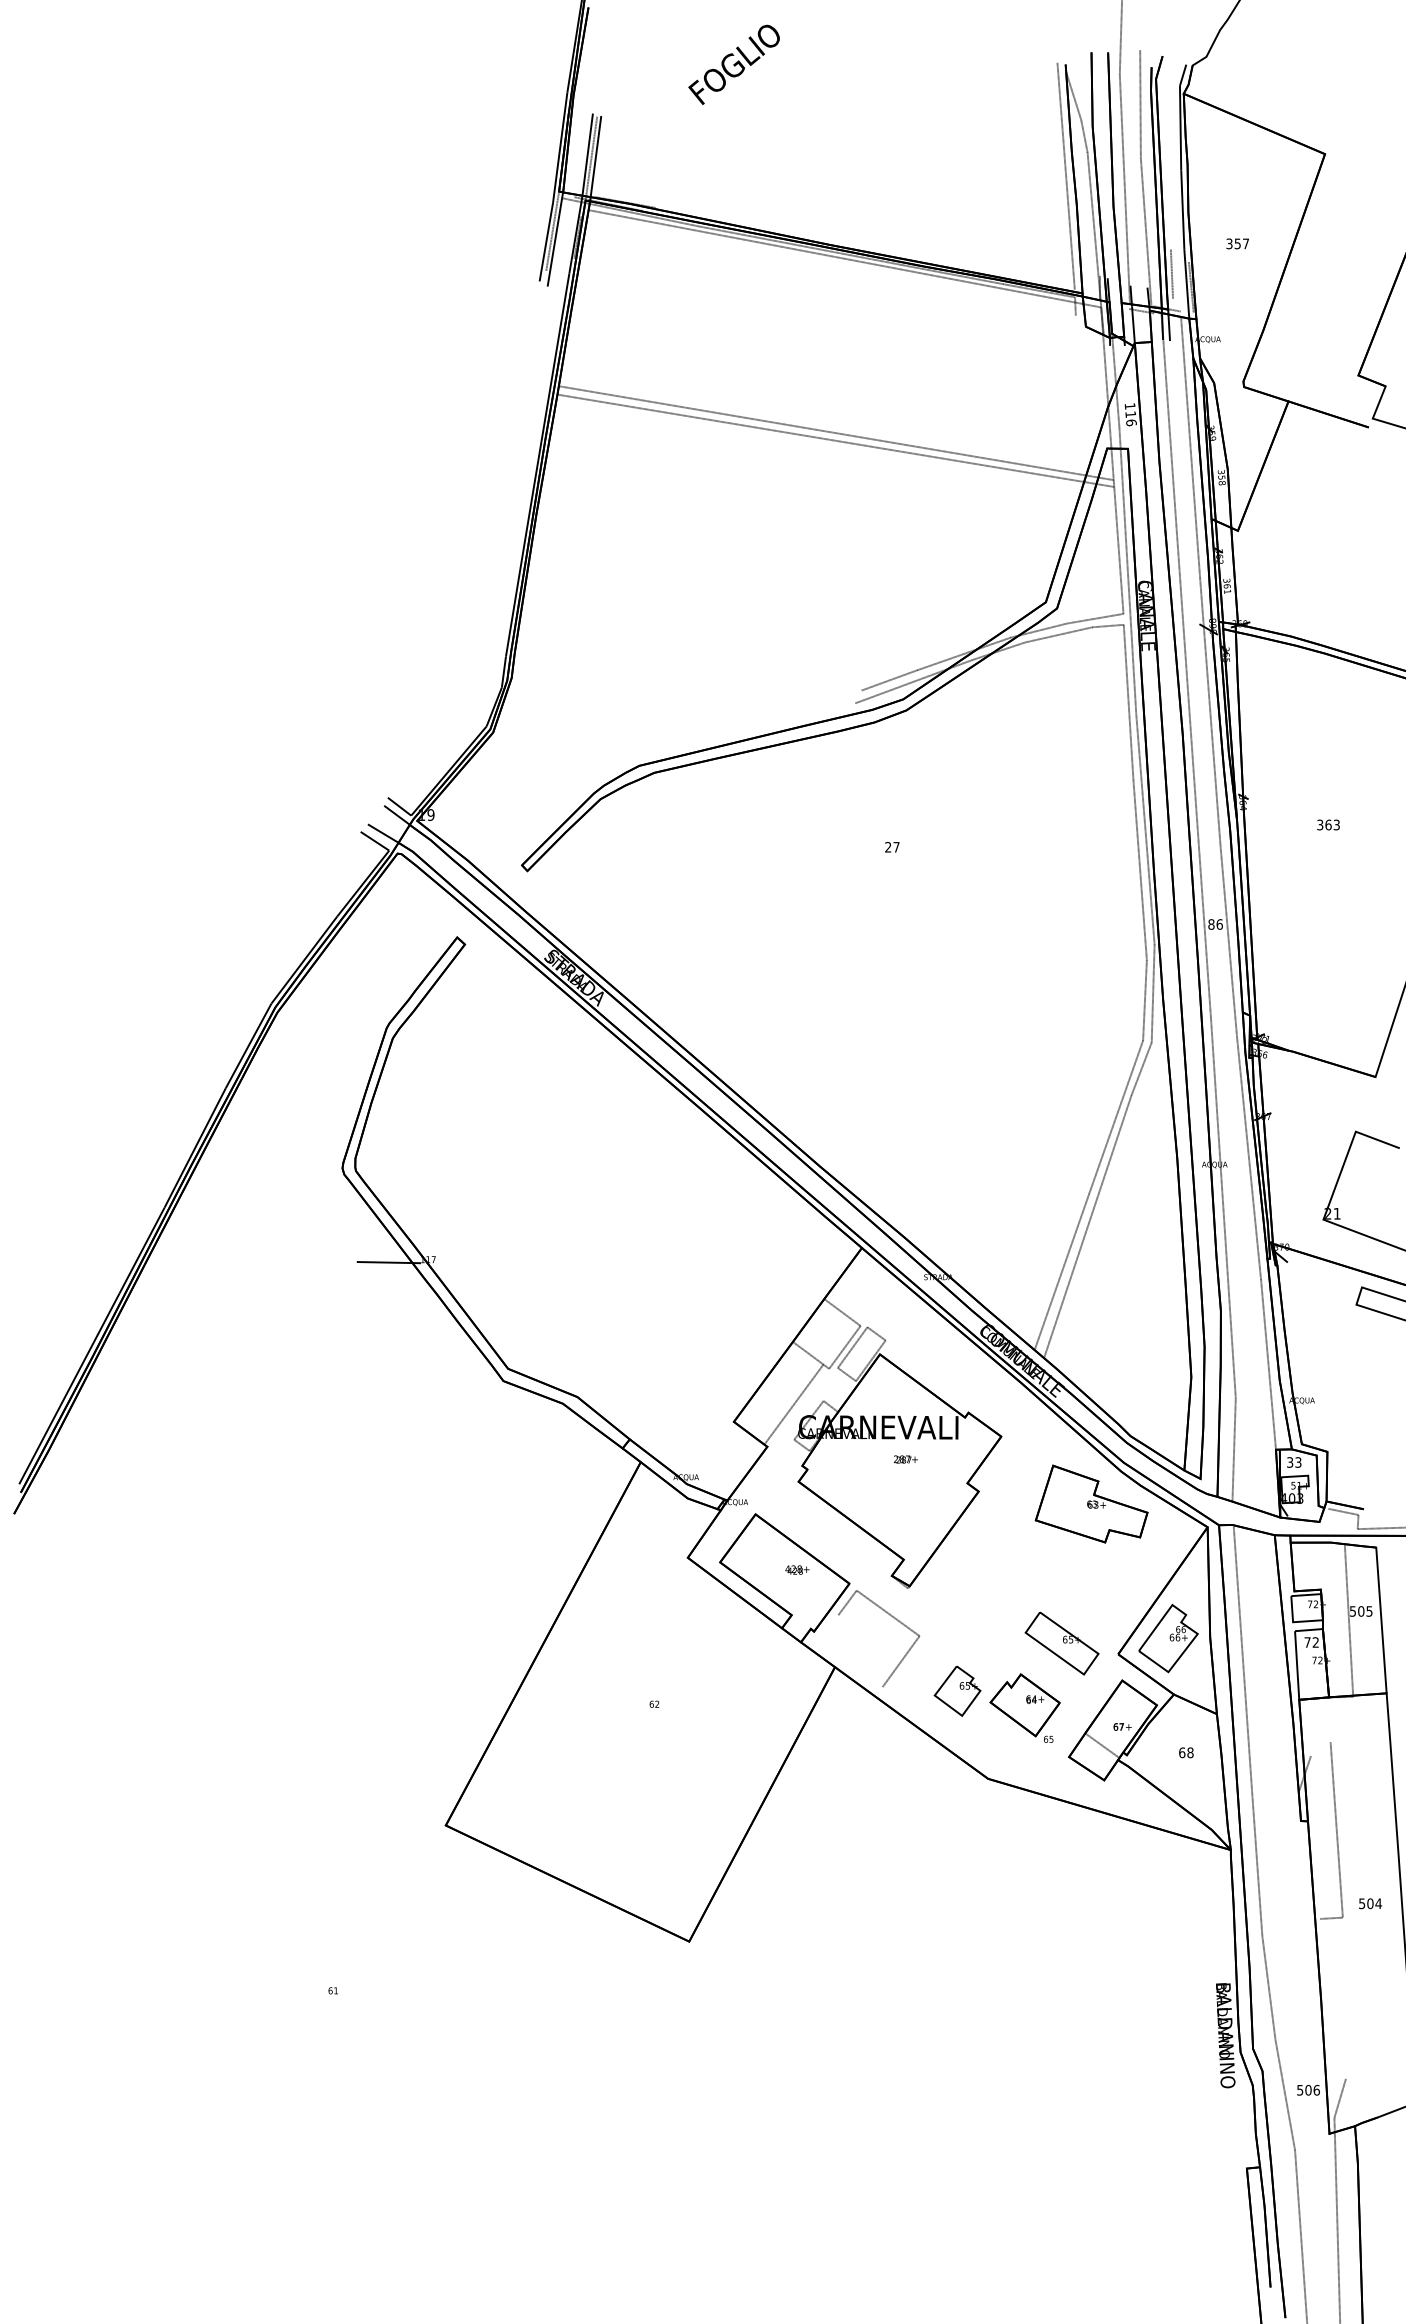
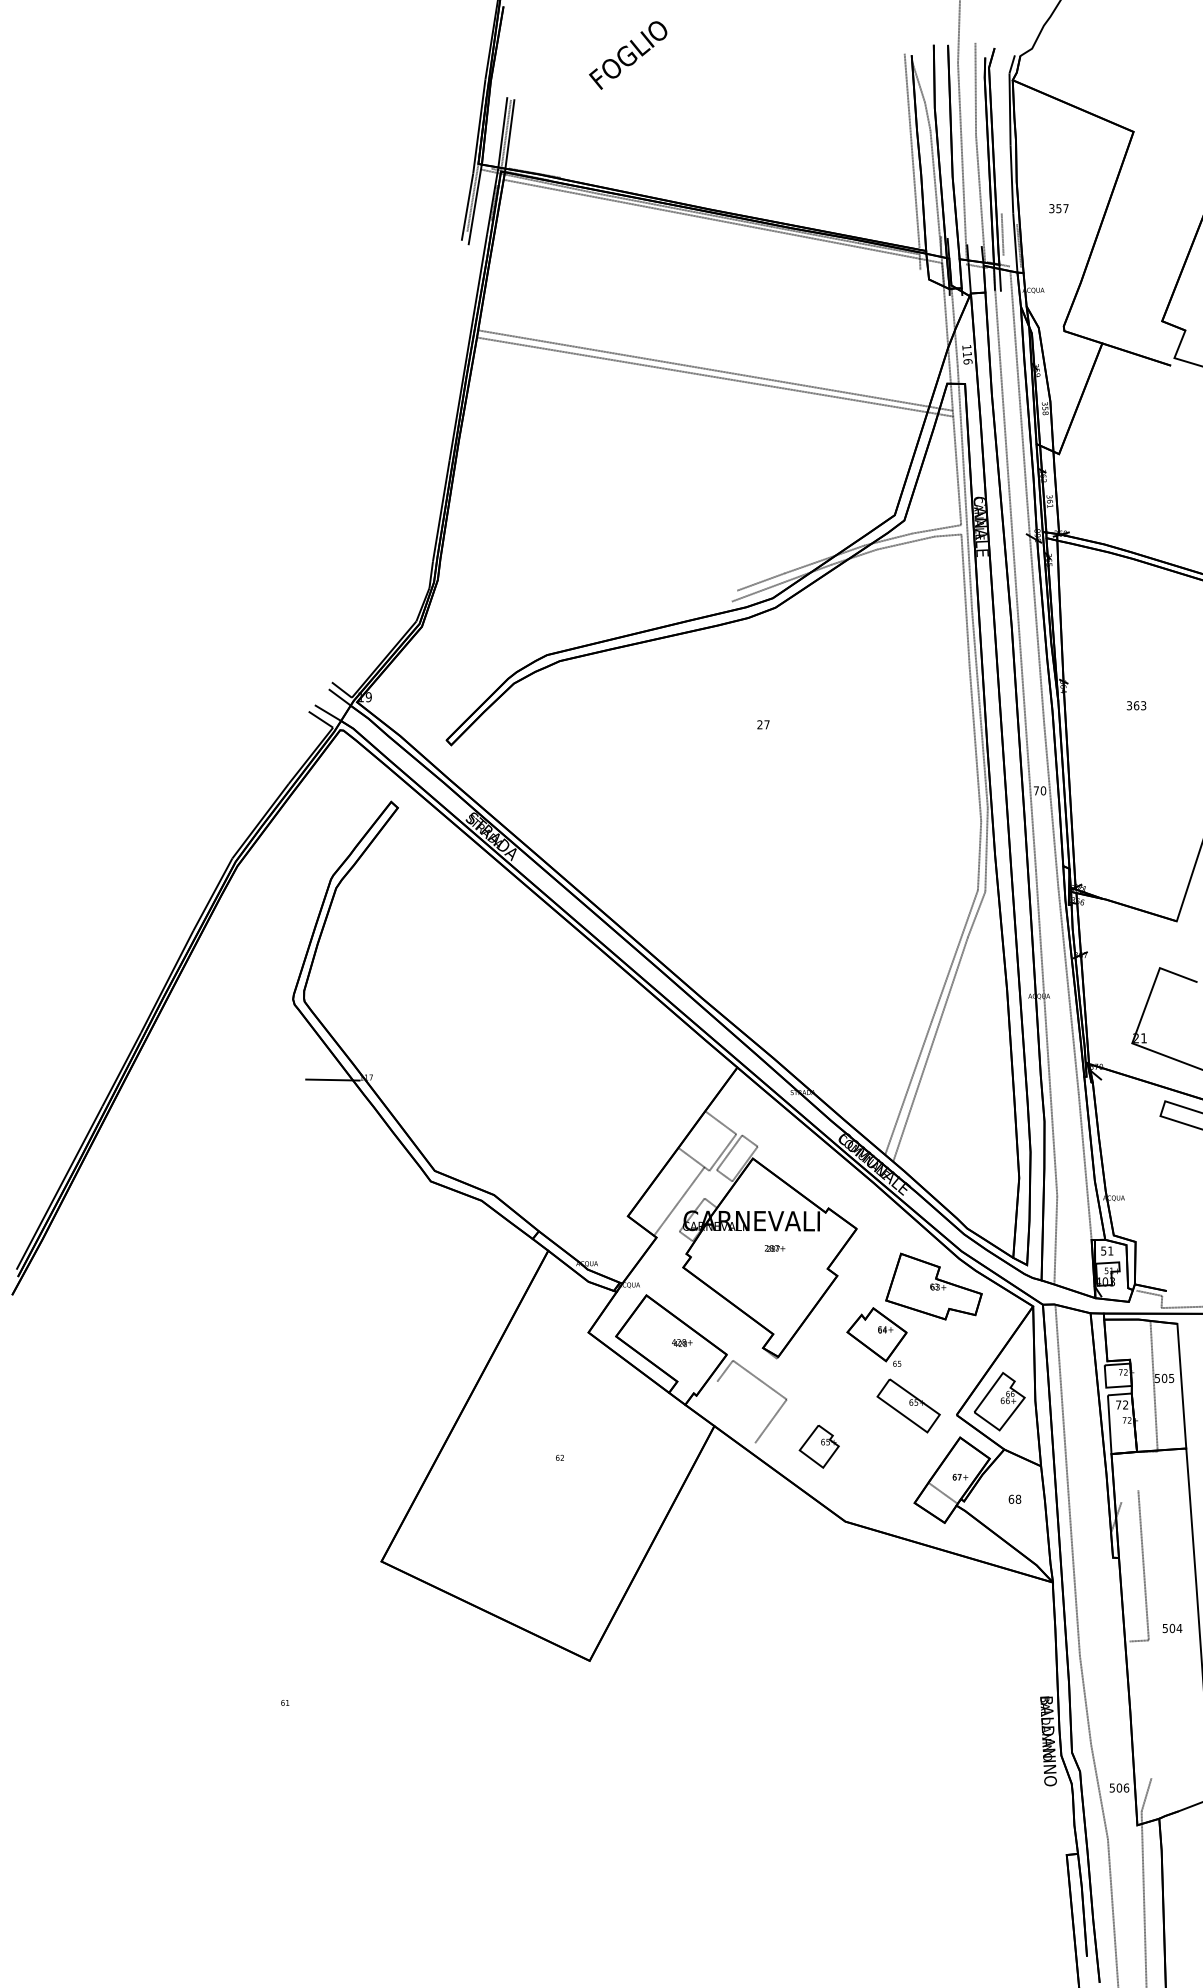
text: (1215, 924) -> (1039, 790), 86 -> 70
text: (1294, 1462) -> (1107, 1251), 33 -> 51
part: (1024, 1707) -> (876, 1336), moved

